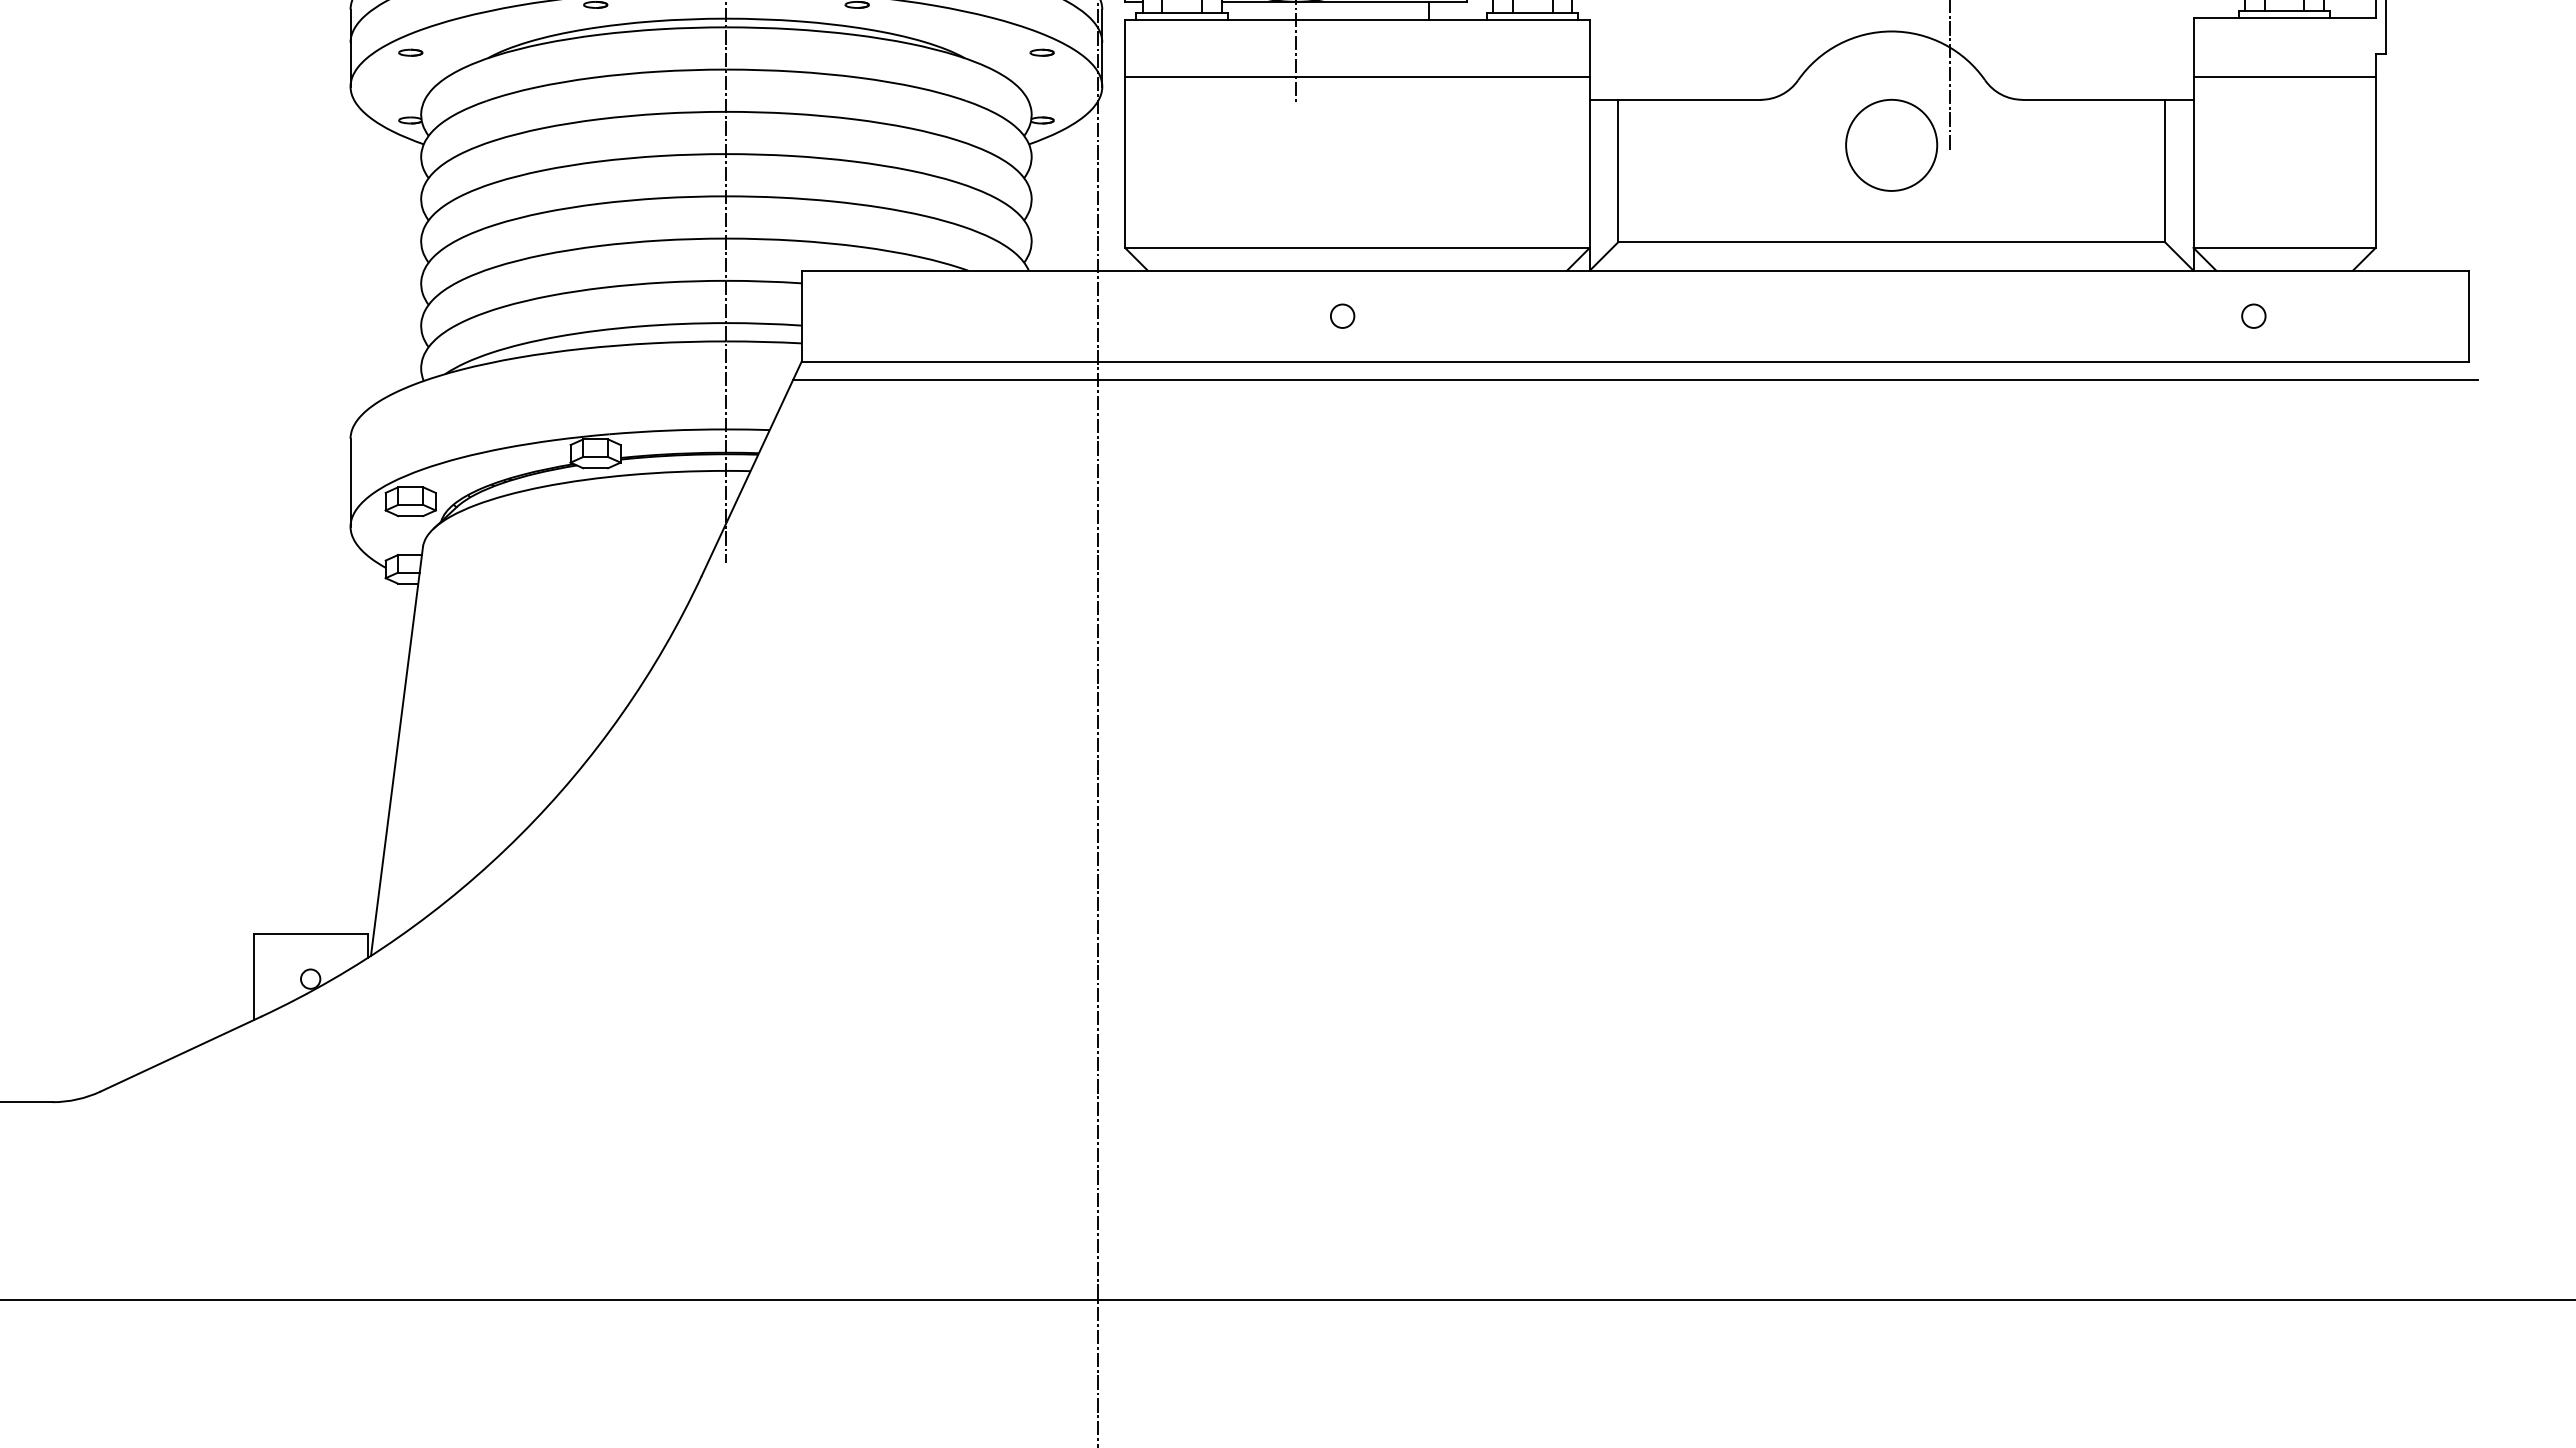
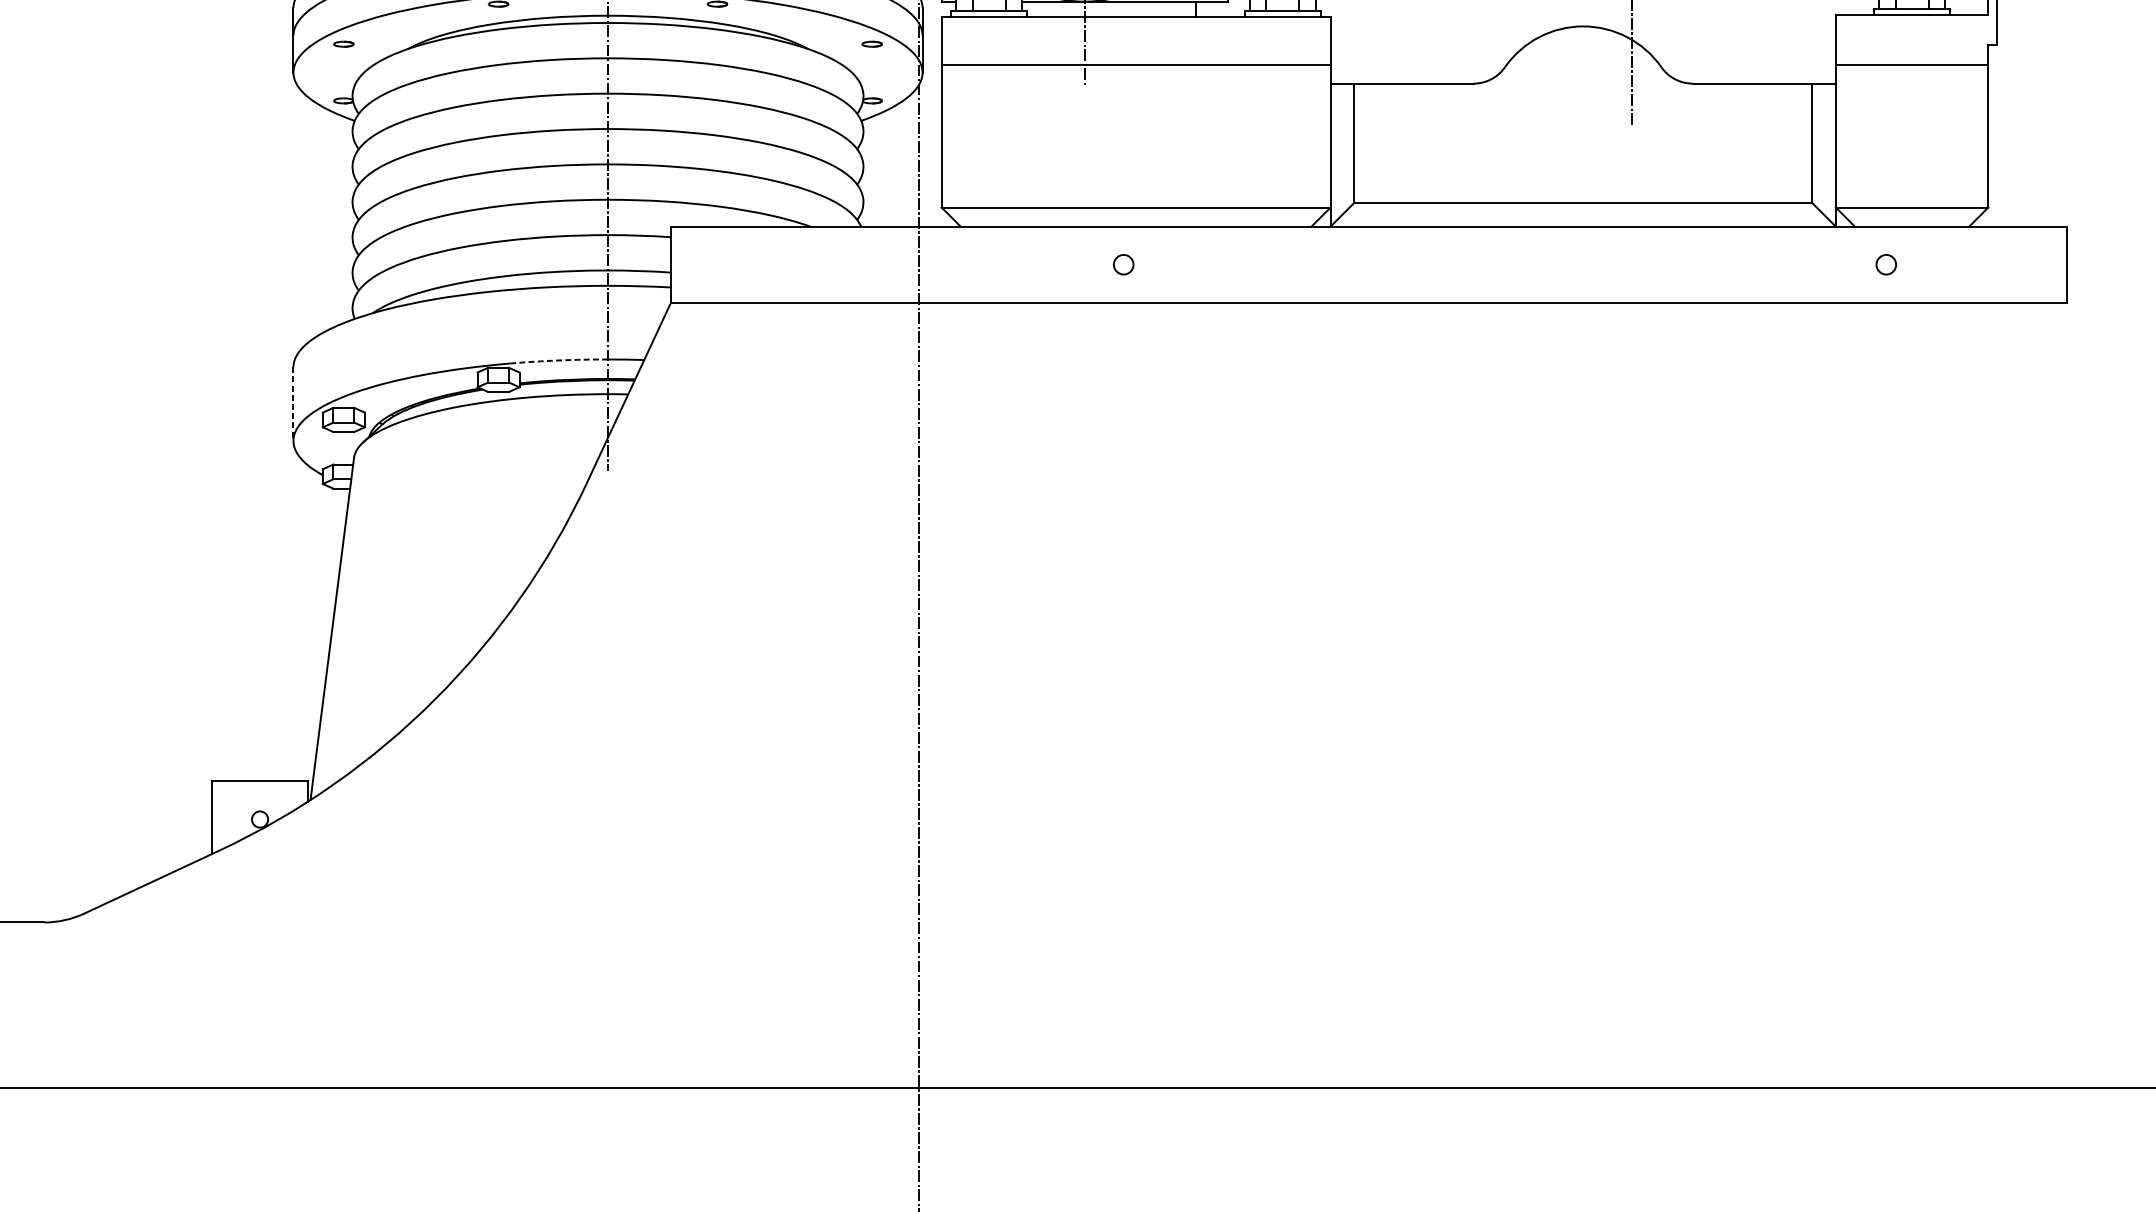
circle: (1891, 144) -> (1583, 121), removed
line: (1635, 380) -> (1368, 318), removed
arc: (667, 430) -> (558, 360), solid -> dashed
line: (350, 483) -> (293, 404), solid -> dashed

